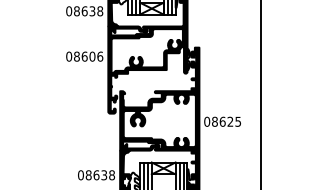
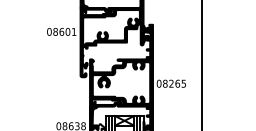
text: (100, 56) -> (74, 31), 08606 -> 08601
text: (226, 121) -> (174, 83), 08625 -> 08265

